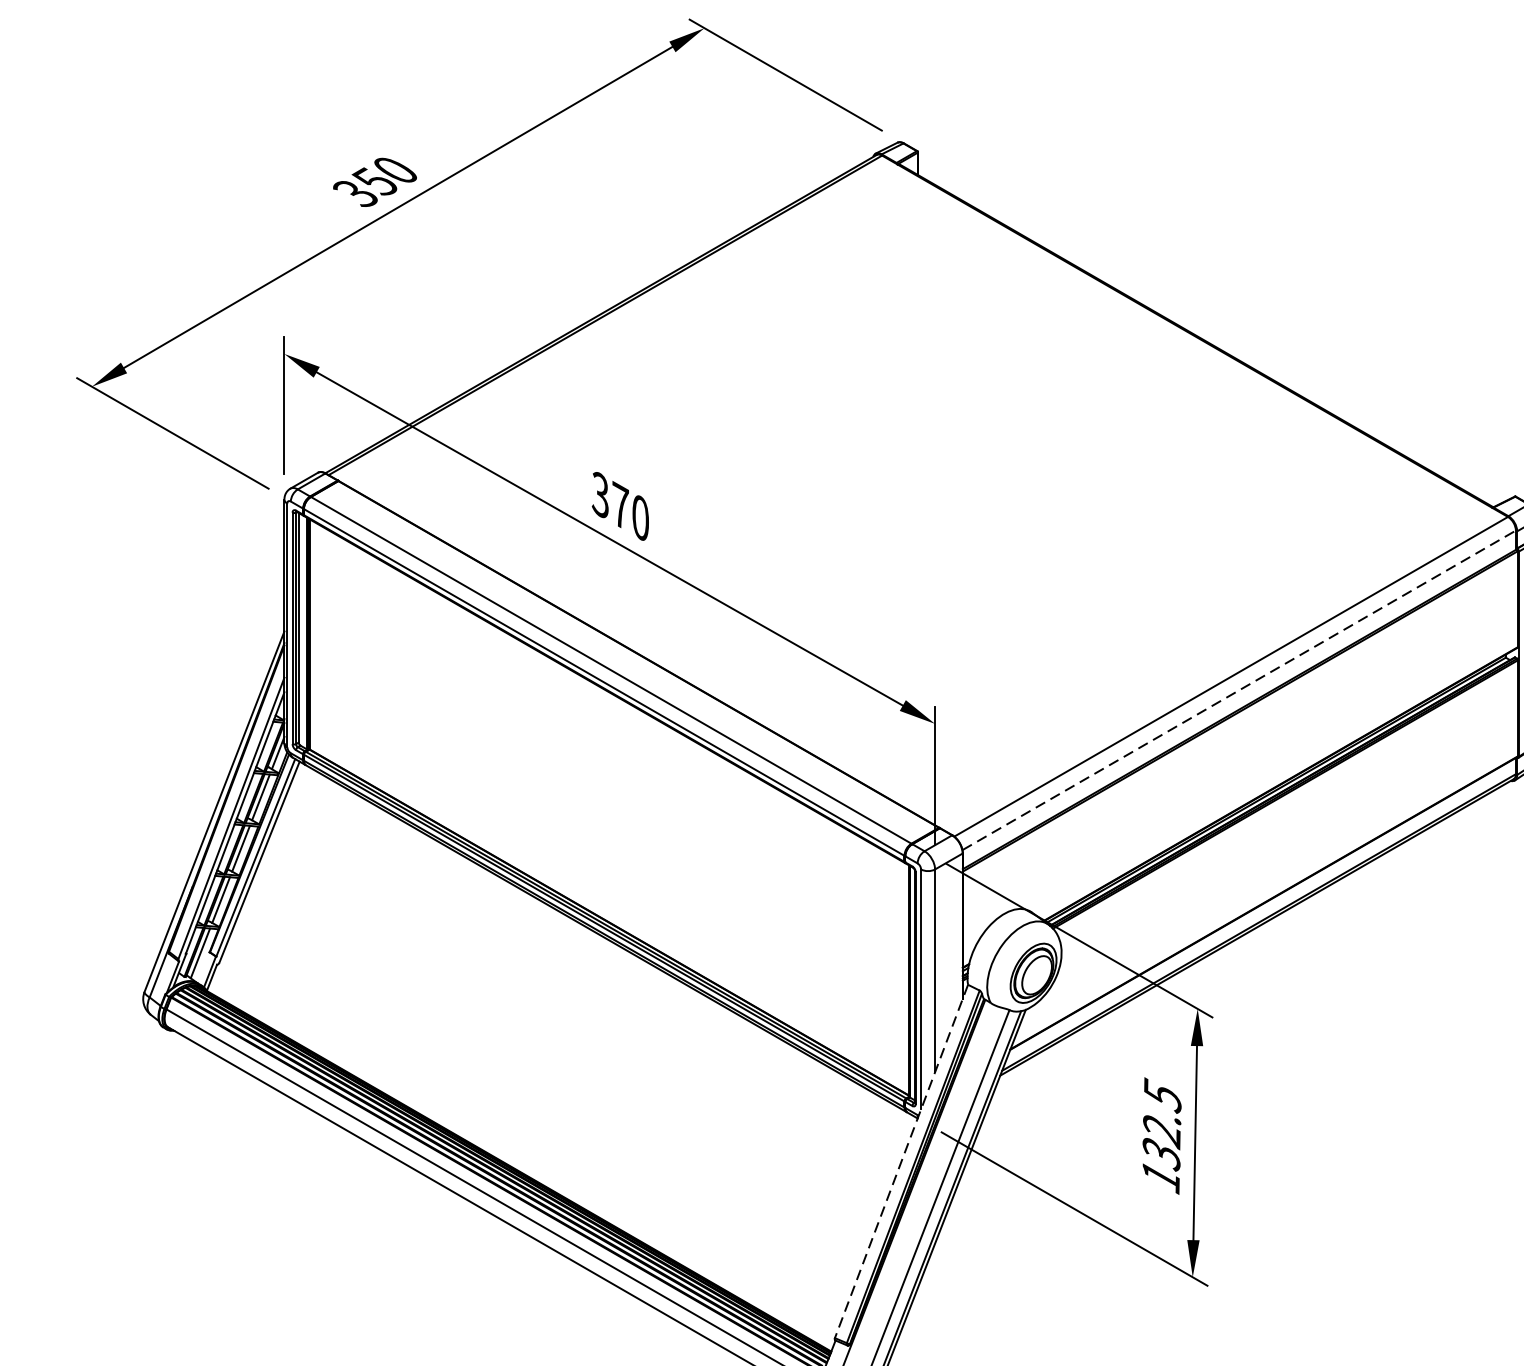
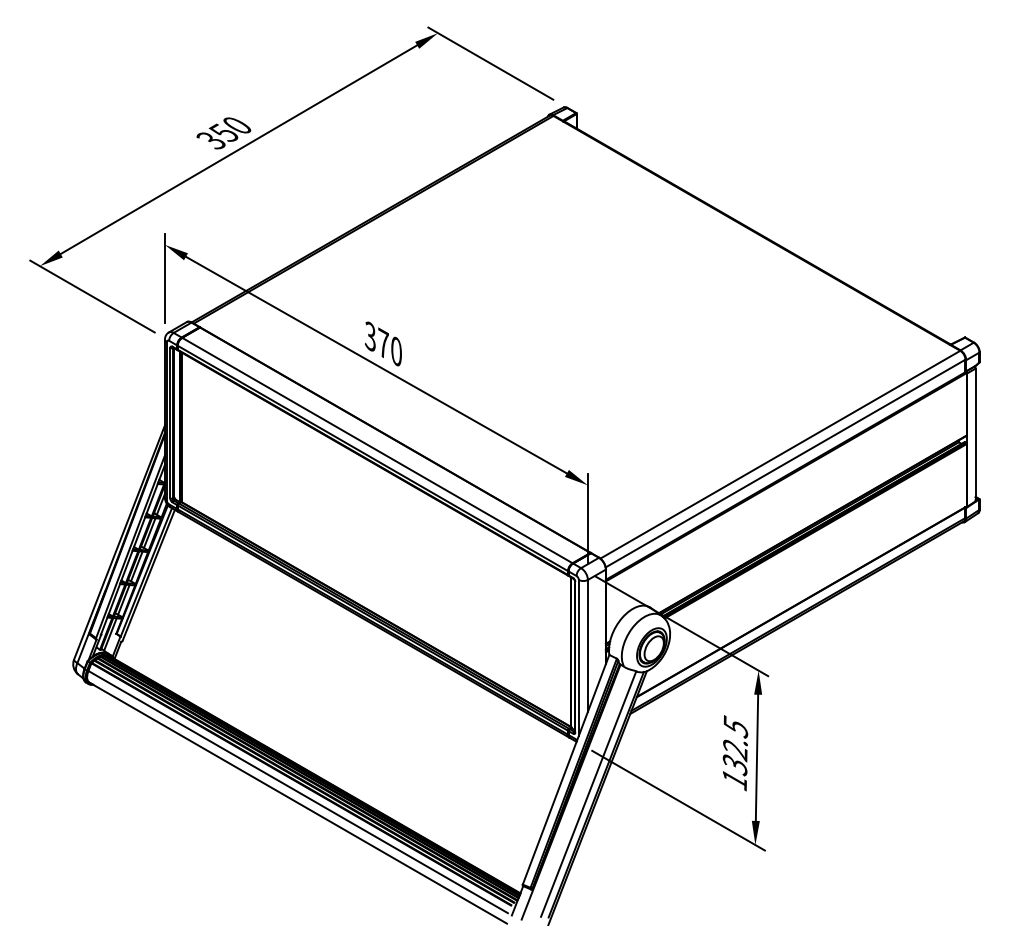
line: (1239, 690) -> (785, 463), dashed -> solid
line: (902, 1161) -> (566, 769), dashed -> solid

